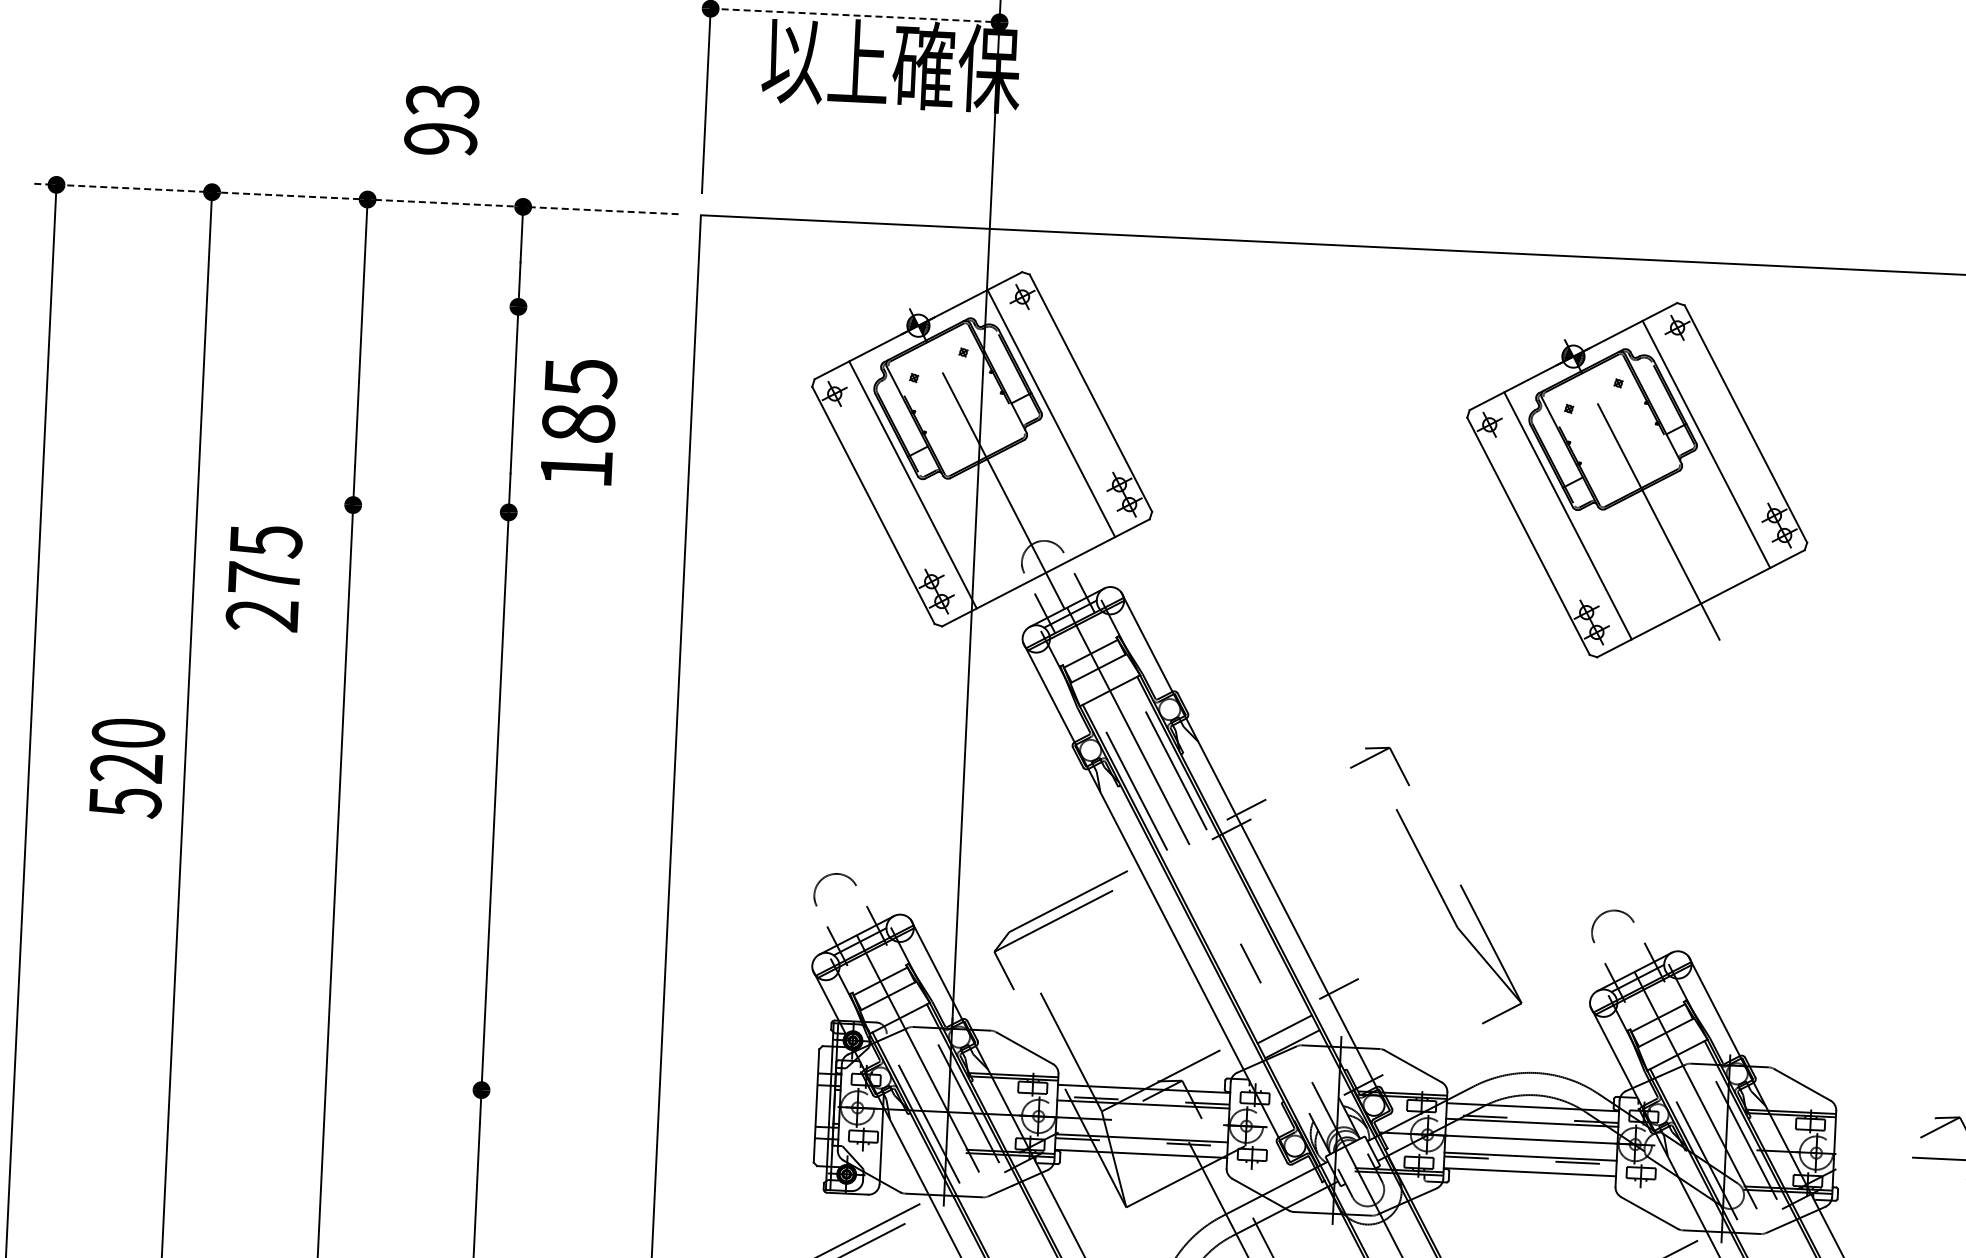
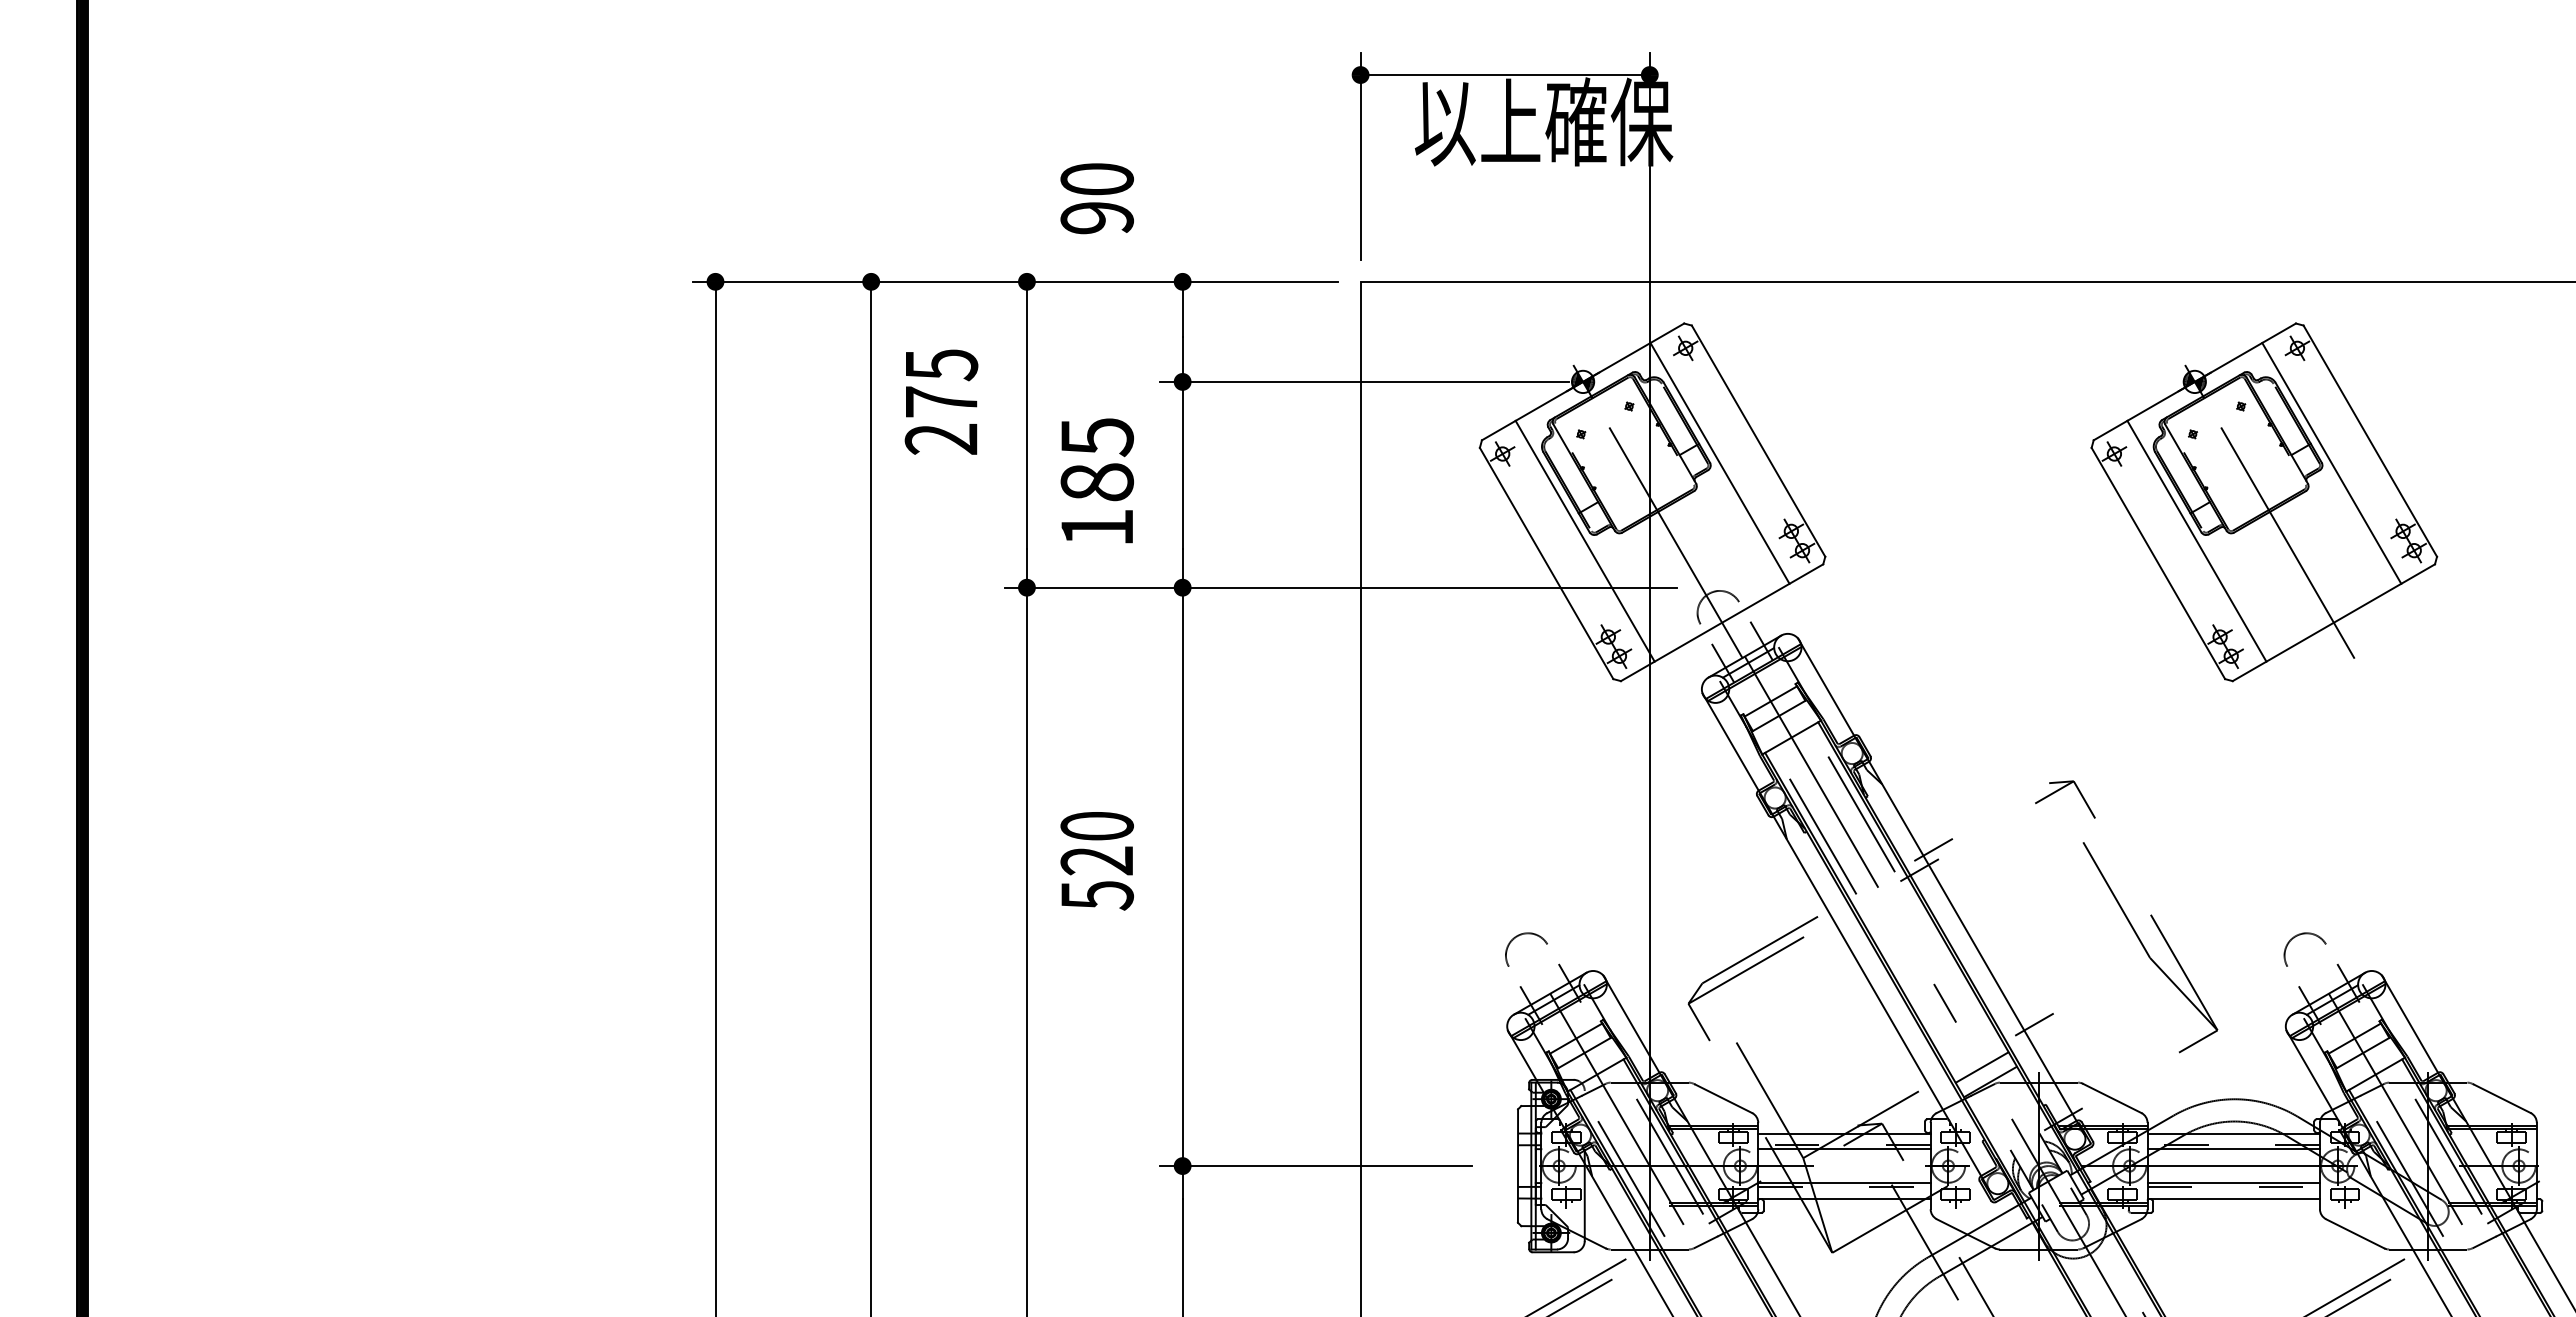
line: (855, 15) -> (1505, 75), dashed -> solid
text: (441, 100) -> (1096, 179), 93 -> 90
line: (356, 198) -> (1015, 281), dashed -> solid
line: (700, 315) -> (1364, 381), added
text: (577, 421) -> (1096, 480), moved
part: (1637, 480) -> (2264, 502), moved
line: (666, 519) -> (1340, 587), added
text: (264, 577) -> (941, 401), moved
text: (126, 768) -> (1096, 861), moved
line: (614, 1096) -> (1315, 1166), added

